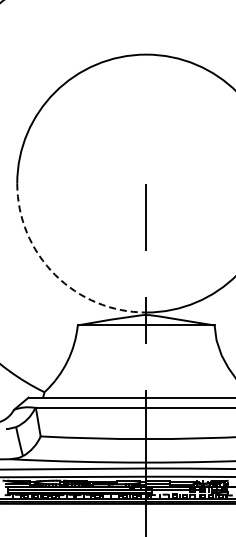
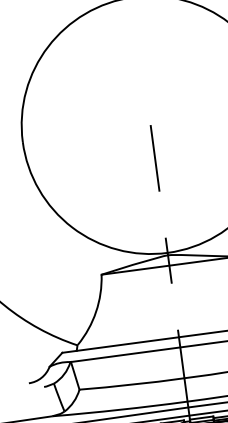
arc: (55, 274) -> (72, 227), dashed -> solid

